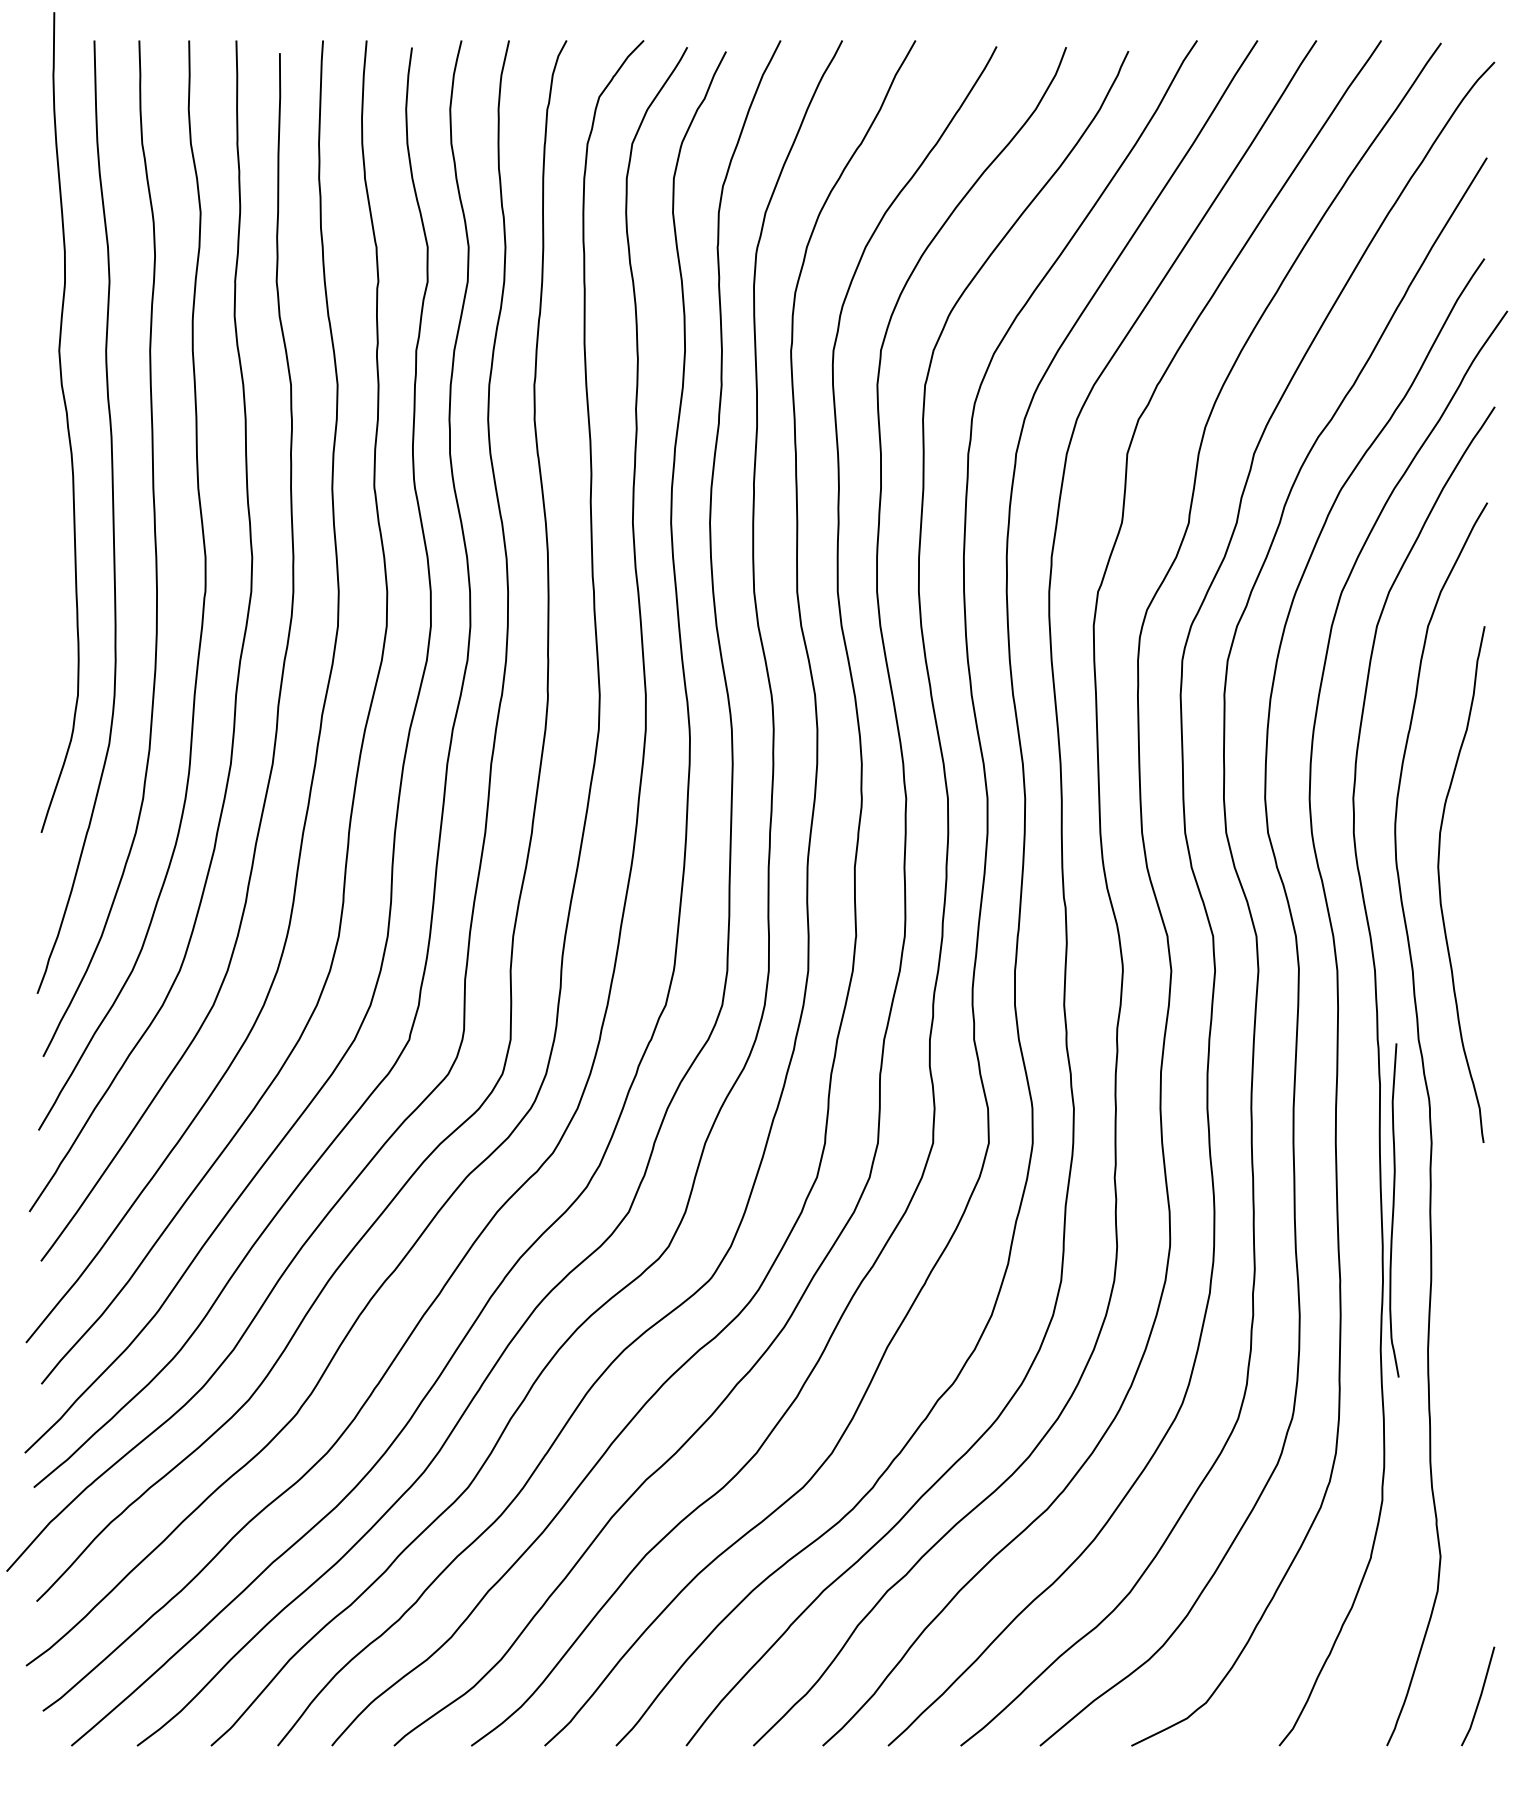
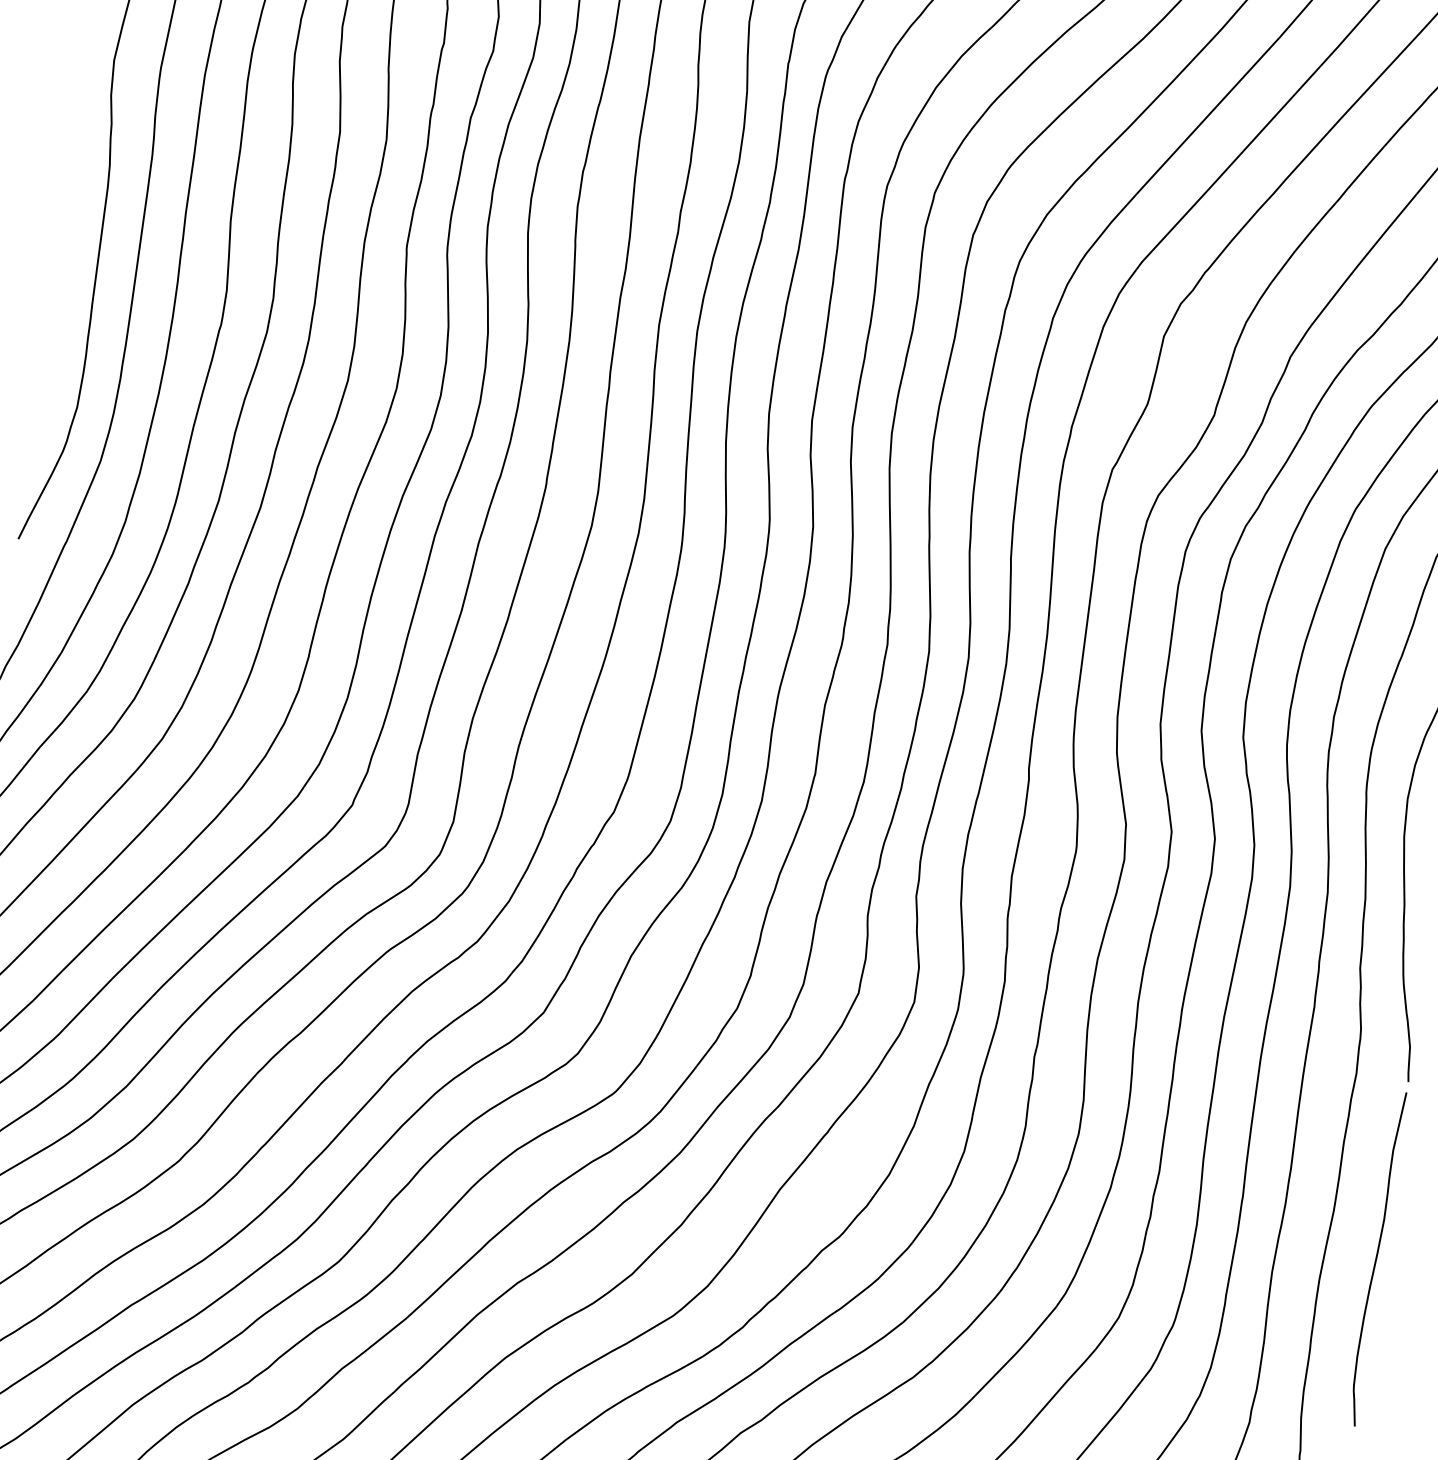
curve: (1394, 1210) -> (1377, 1259), moved

